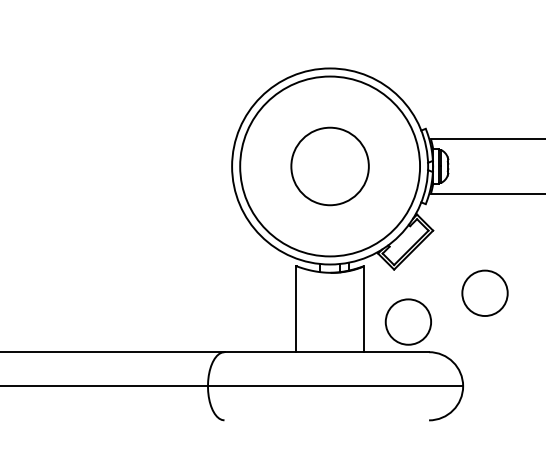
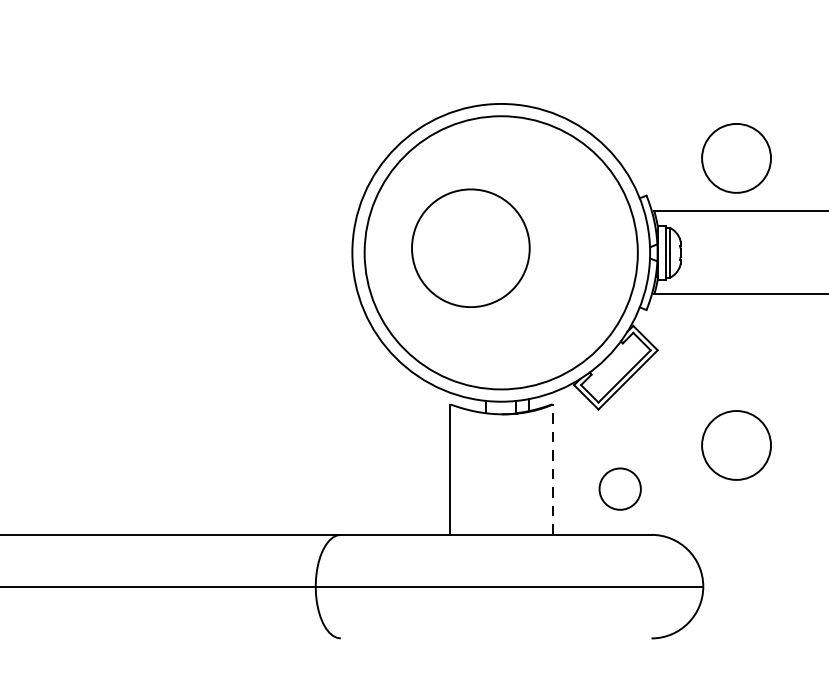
circle: (484, 103) -> (735, 157), added
circle: (329, 166) -> (469, 248), moved
line: (364, 309) -> (553, 470), solid -> dashed
circle: (408, 321) -> (620, 488), size x0.6

